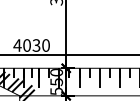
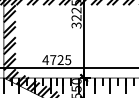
text: (36, 46) -> (60, 60), 4030 -> 4725

